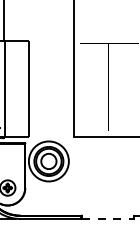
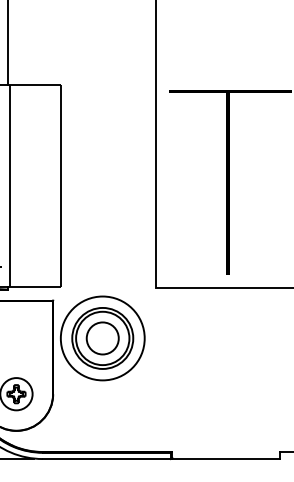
line: (107, 218) -> (225, 458), dashed -> solid

